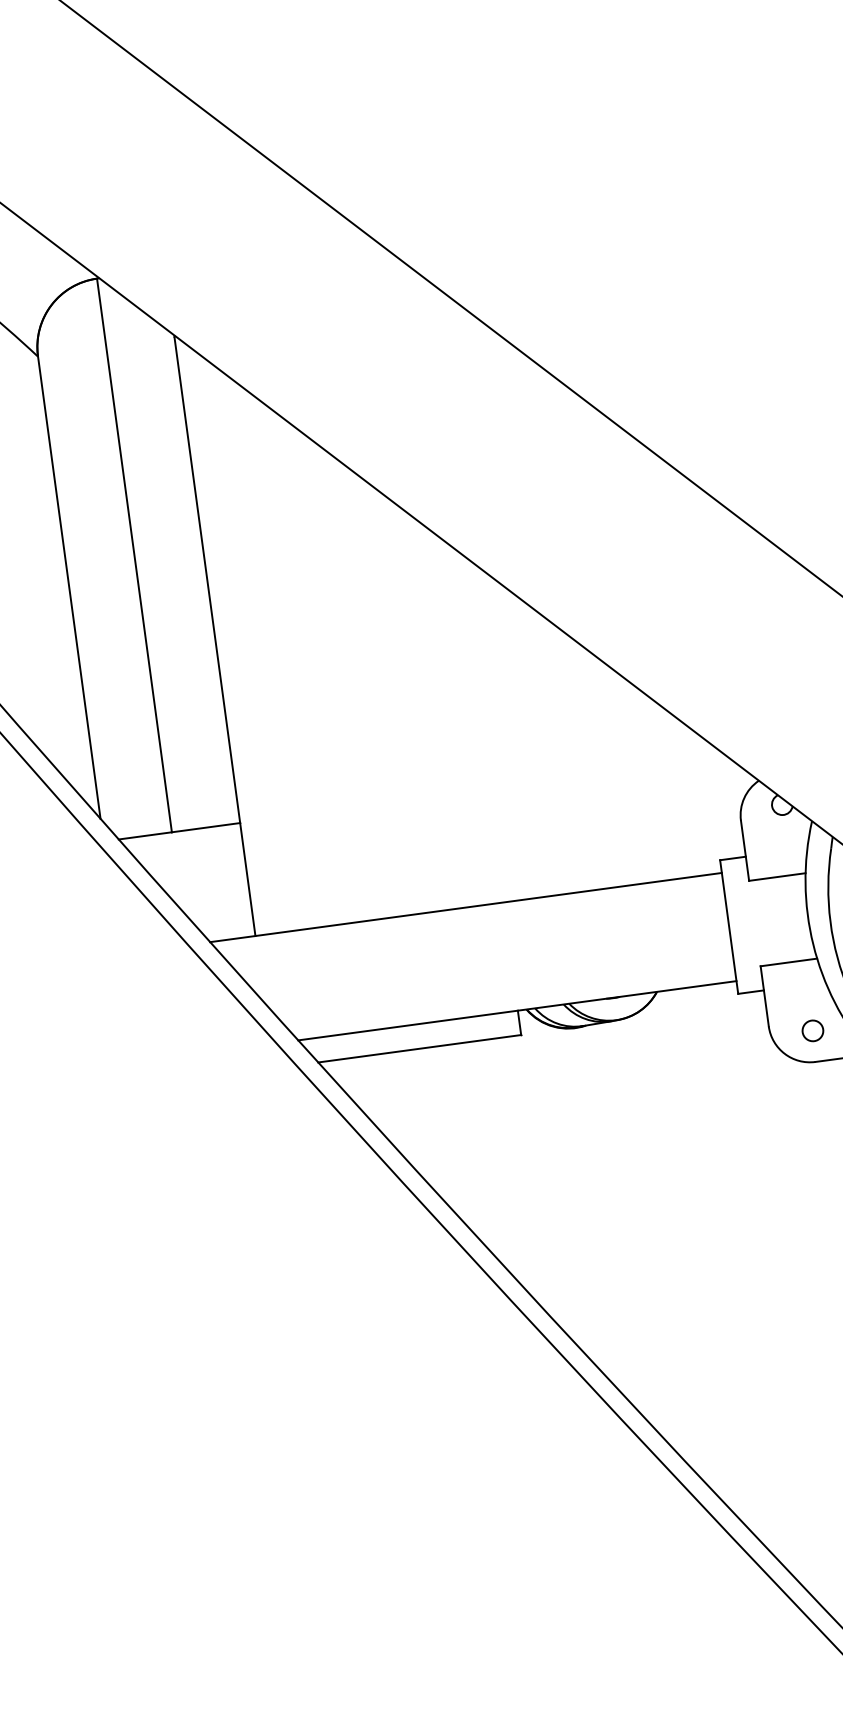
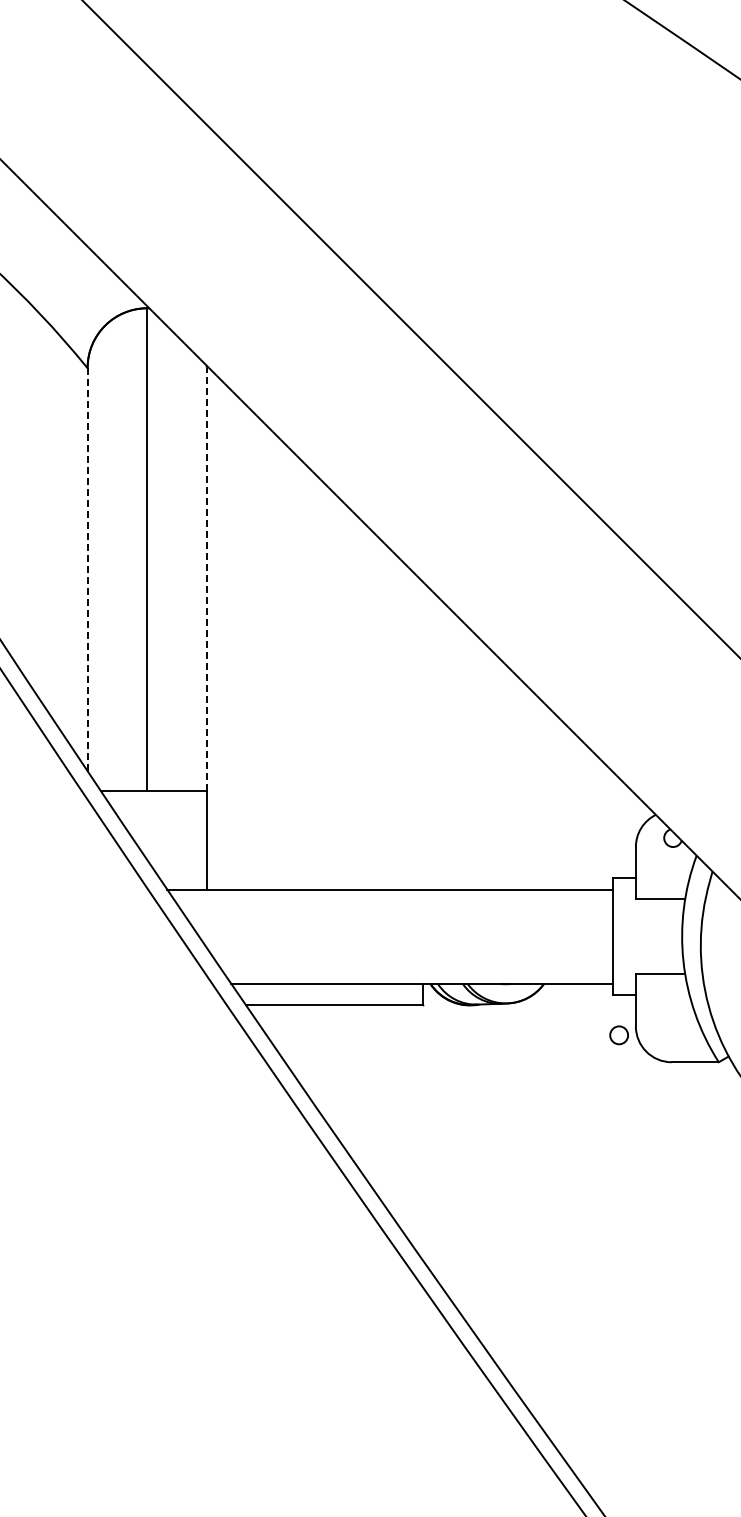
line: (207, 580) -> (206, 579), solid -> dashed
line: (69, 587) -> (87, 569), solid -> dashed
circle: (812, 1031) -> (618, 1035), moved

